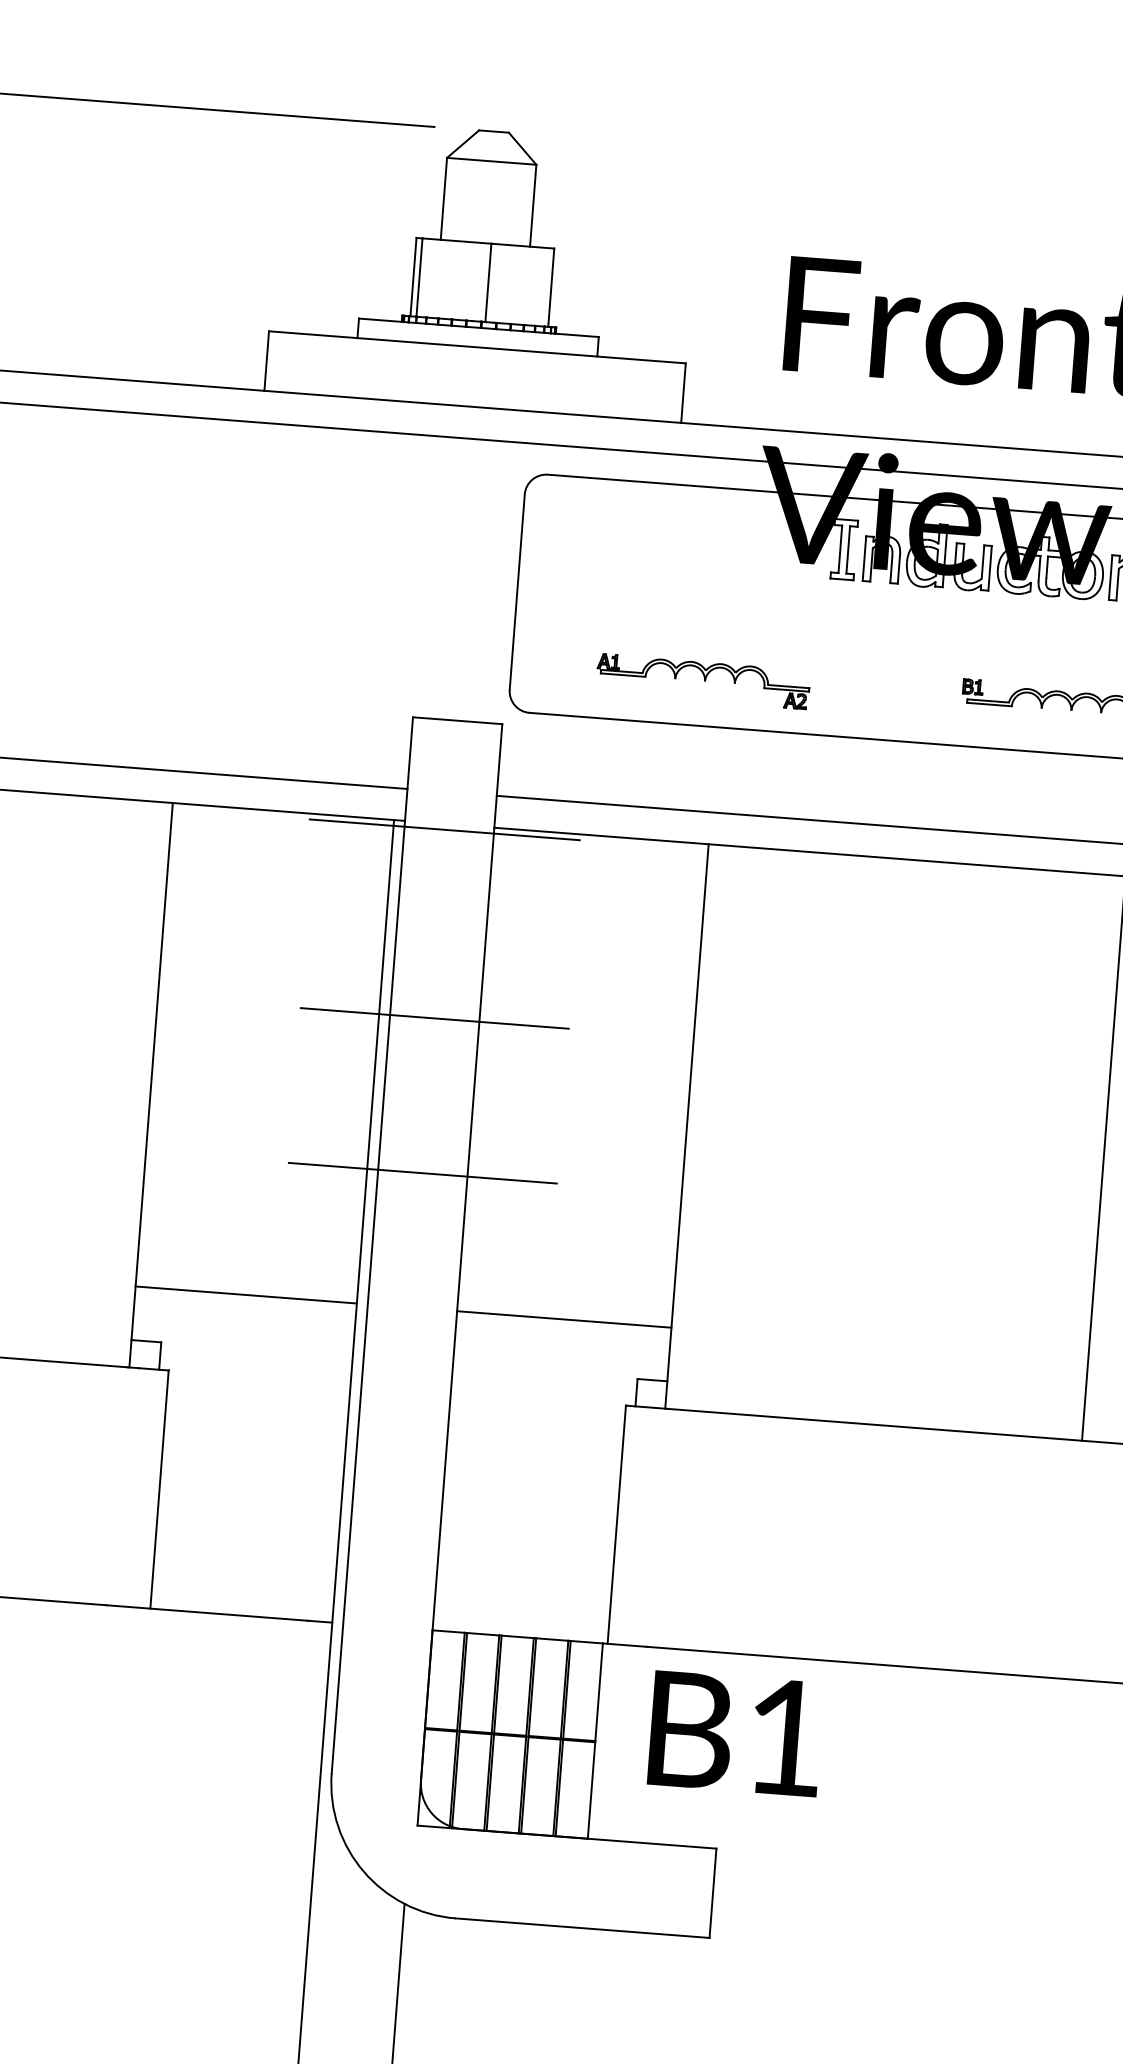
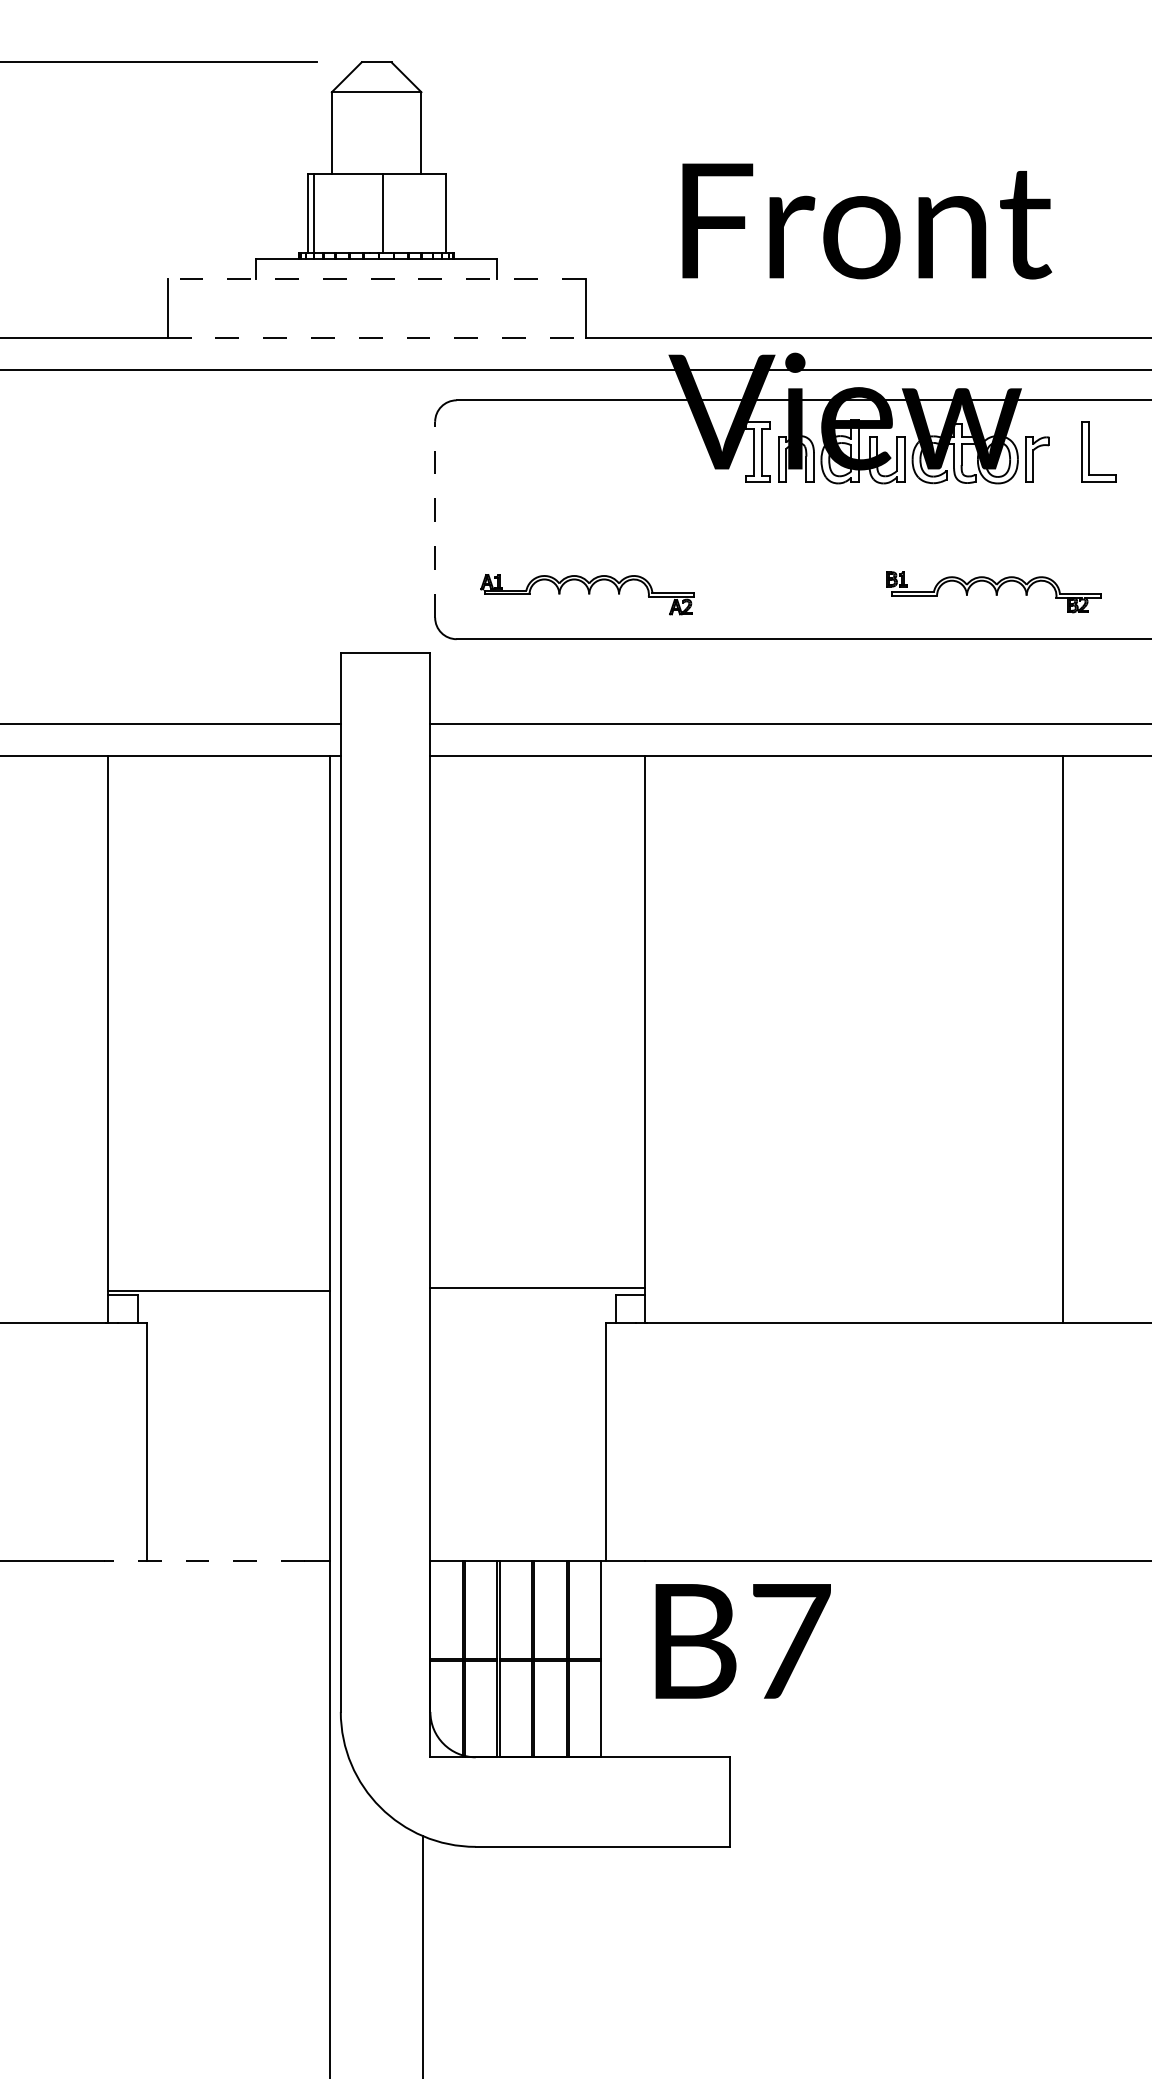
line: (477, 347) -> (376, 278), solid -> dashed
line: (472, 406) -> (376, 338), solid -> dashed
line: (517, 591) -> (435, 519), solid -> dashed
part: (703, 681) -> (587, 594), moved
line: (444, 829) -> (380, 762), removed
line: (434, 1018) -> (385, 951), removed
line: (422, 1173) -> (385, 1106), removed
line: (245, 1295) -> (218, 1291), moved
line: (563, 1319) -> (537, 1288), moved
line: (207, 1613) -> (204, 1561), solid -> dashed
text: (786, 1736) -> (791, 1640), B1 -> B7

